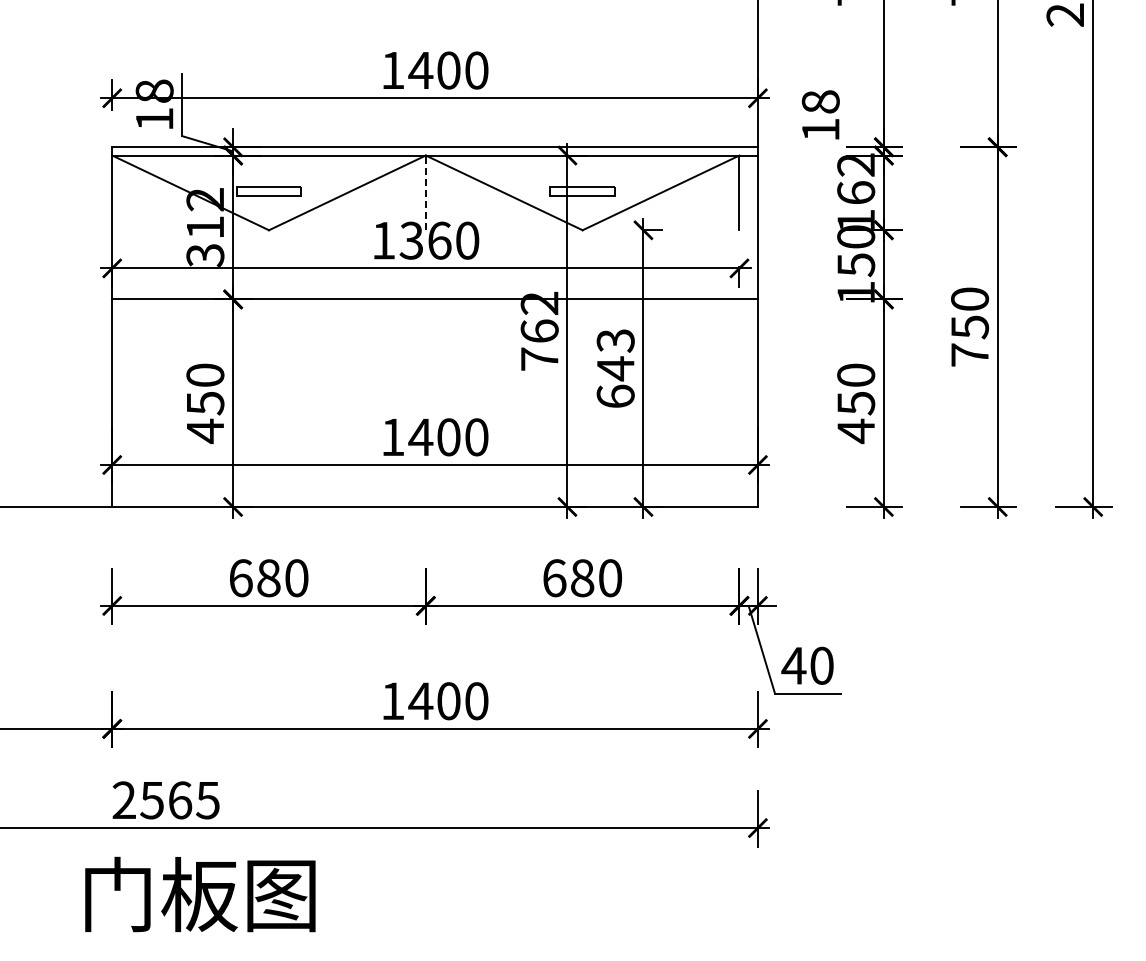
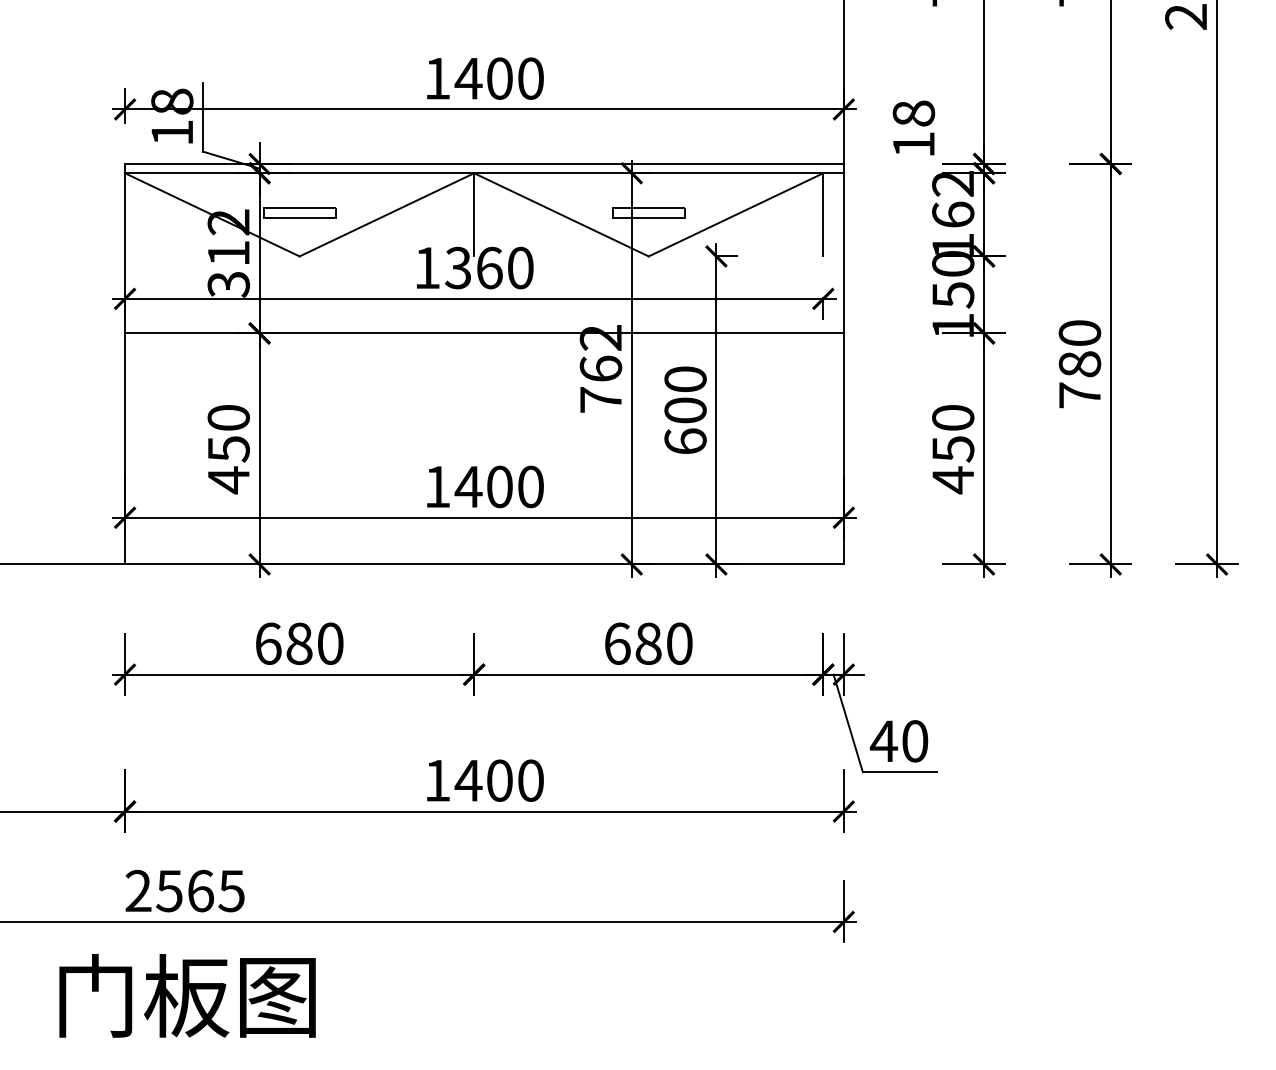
line: (425, 192) -> (473, 214), dashed -> solid
text: (969, 327) -> (1079, 364), 750 -> 780
text: (615, 355) -> (685, 395), 643 -> 600
text: (200, 894) -> (187, 995), moved

